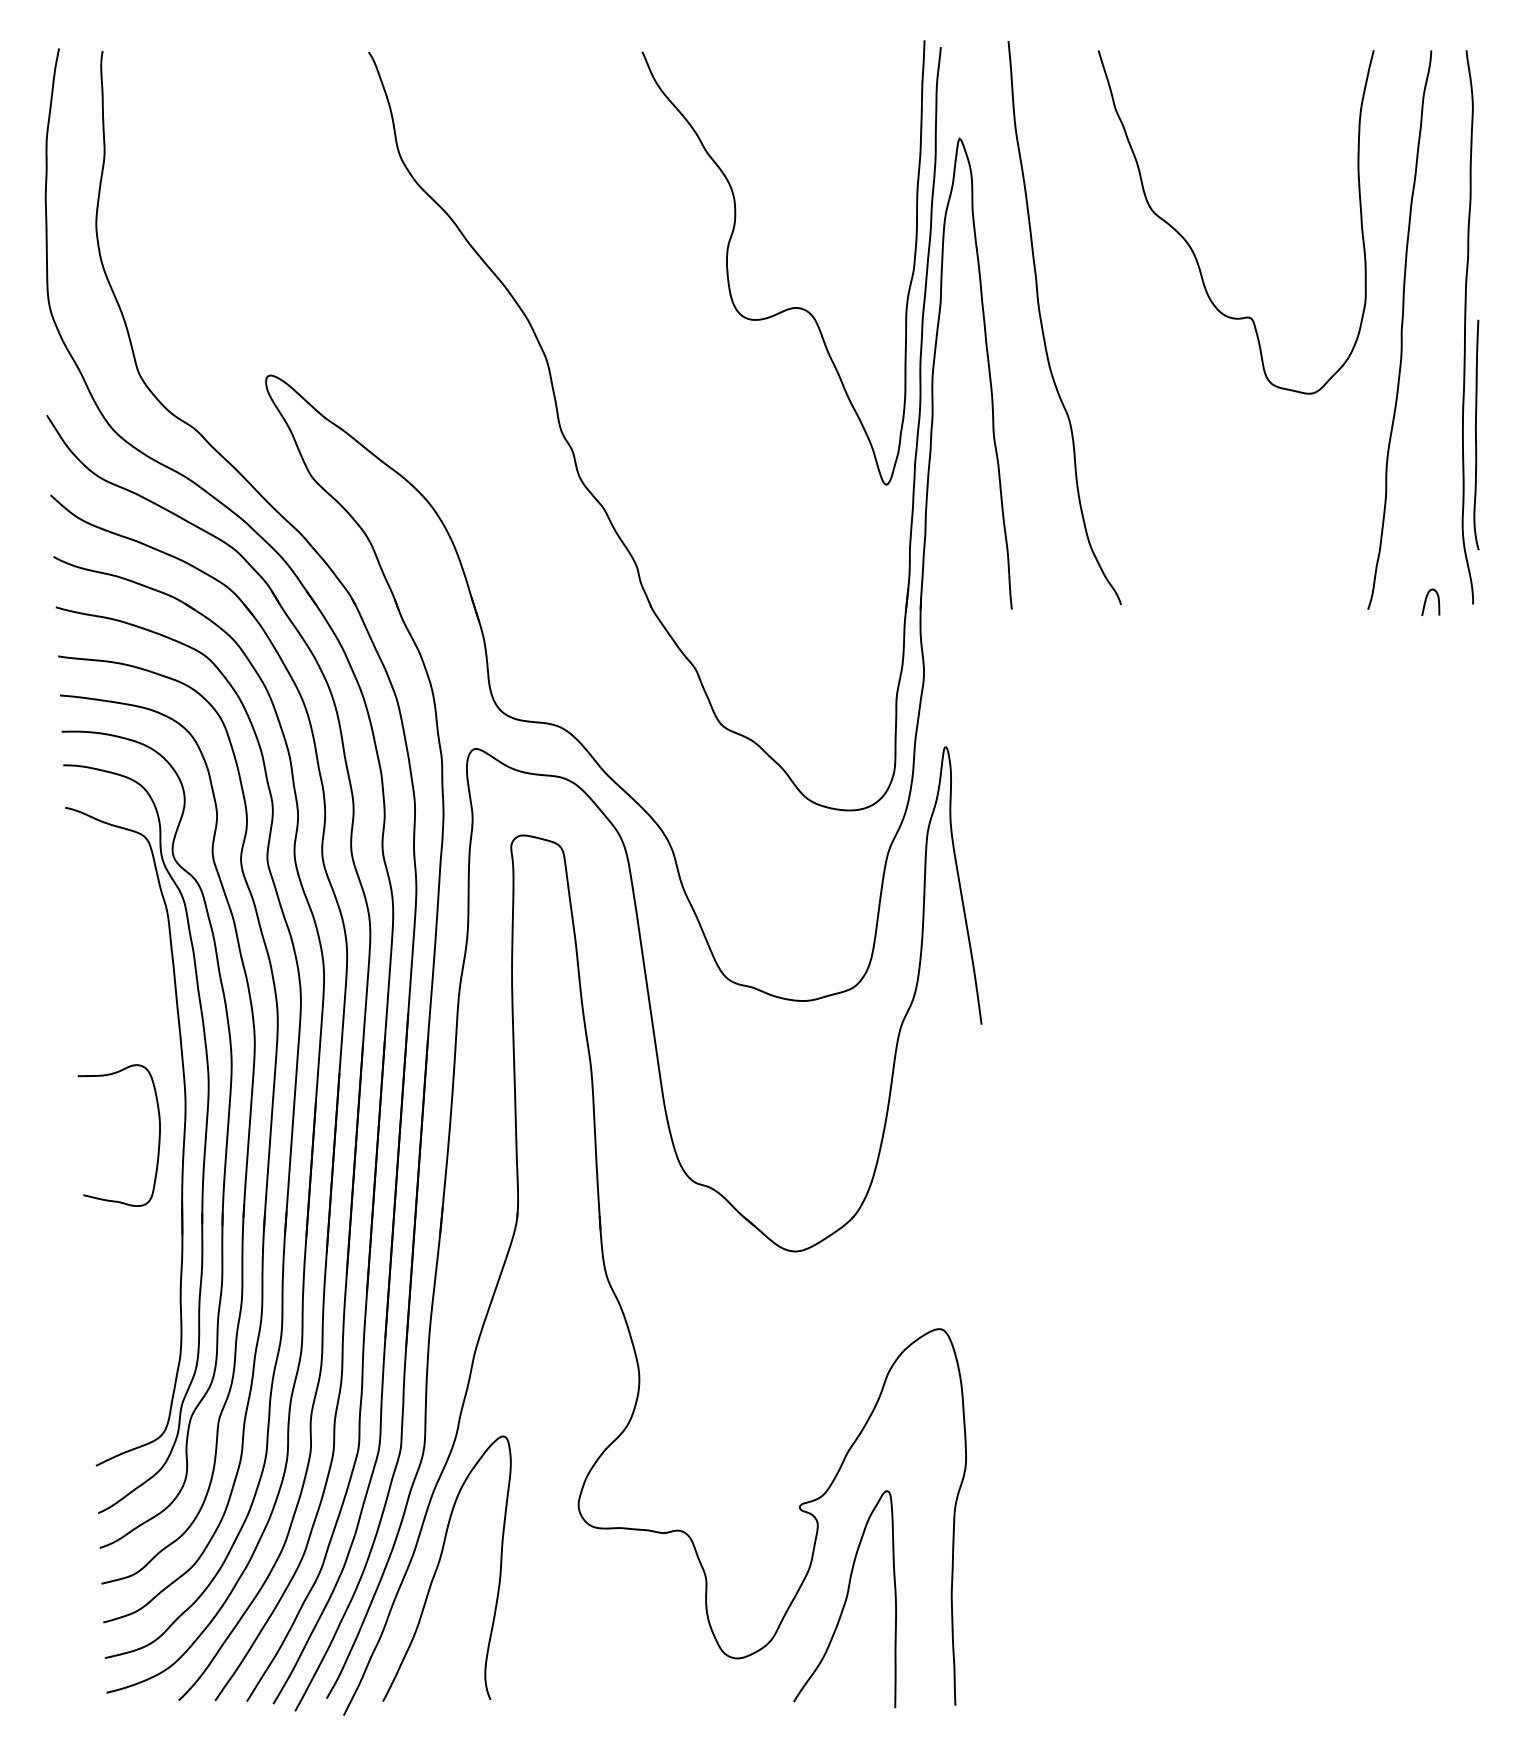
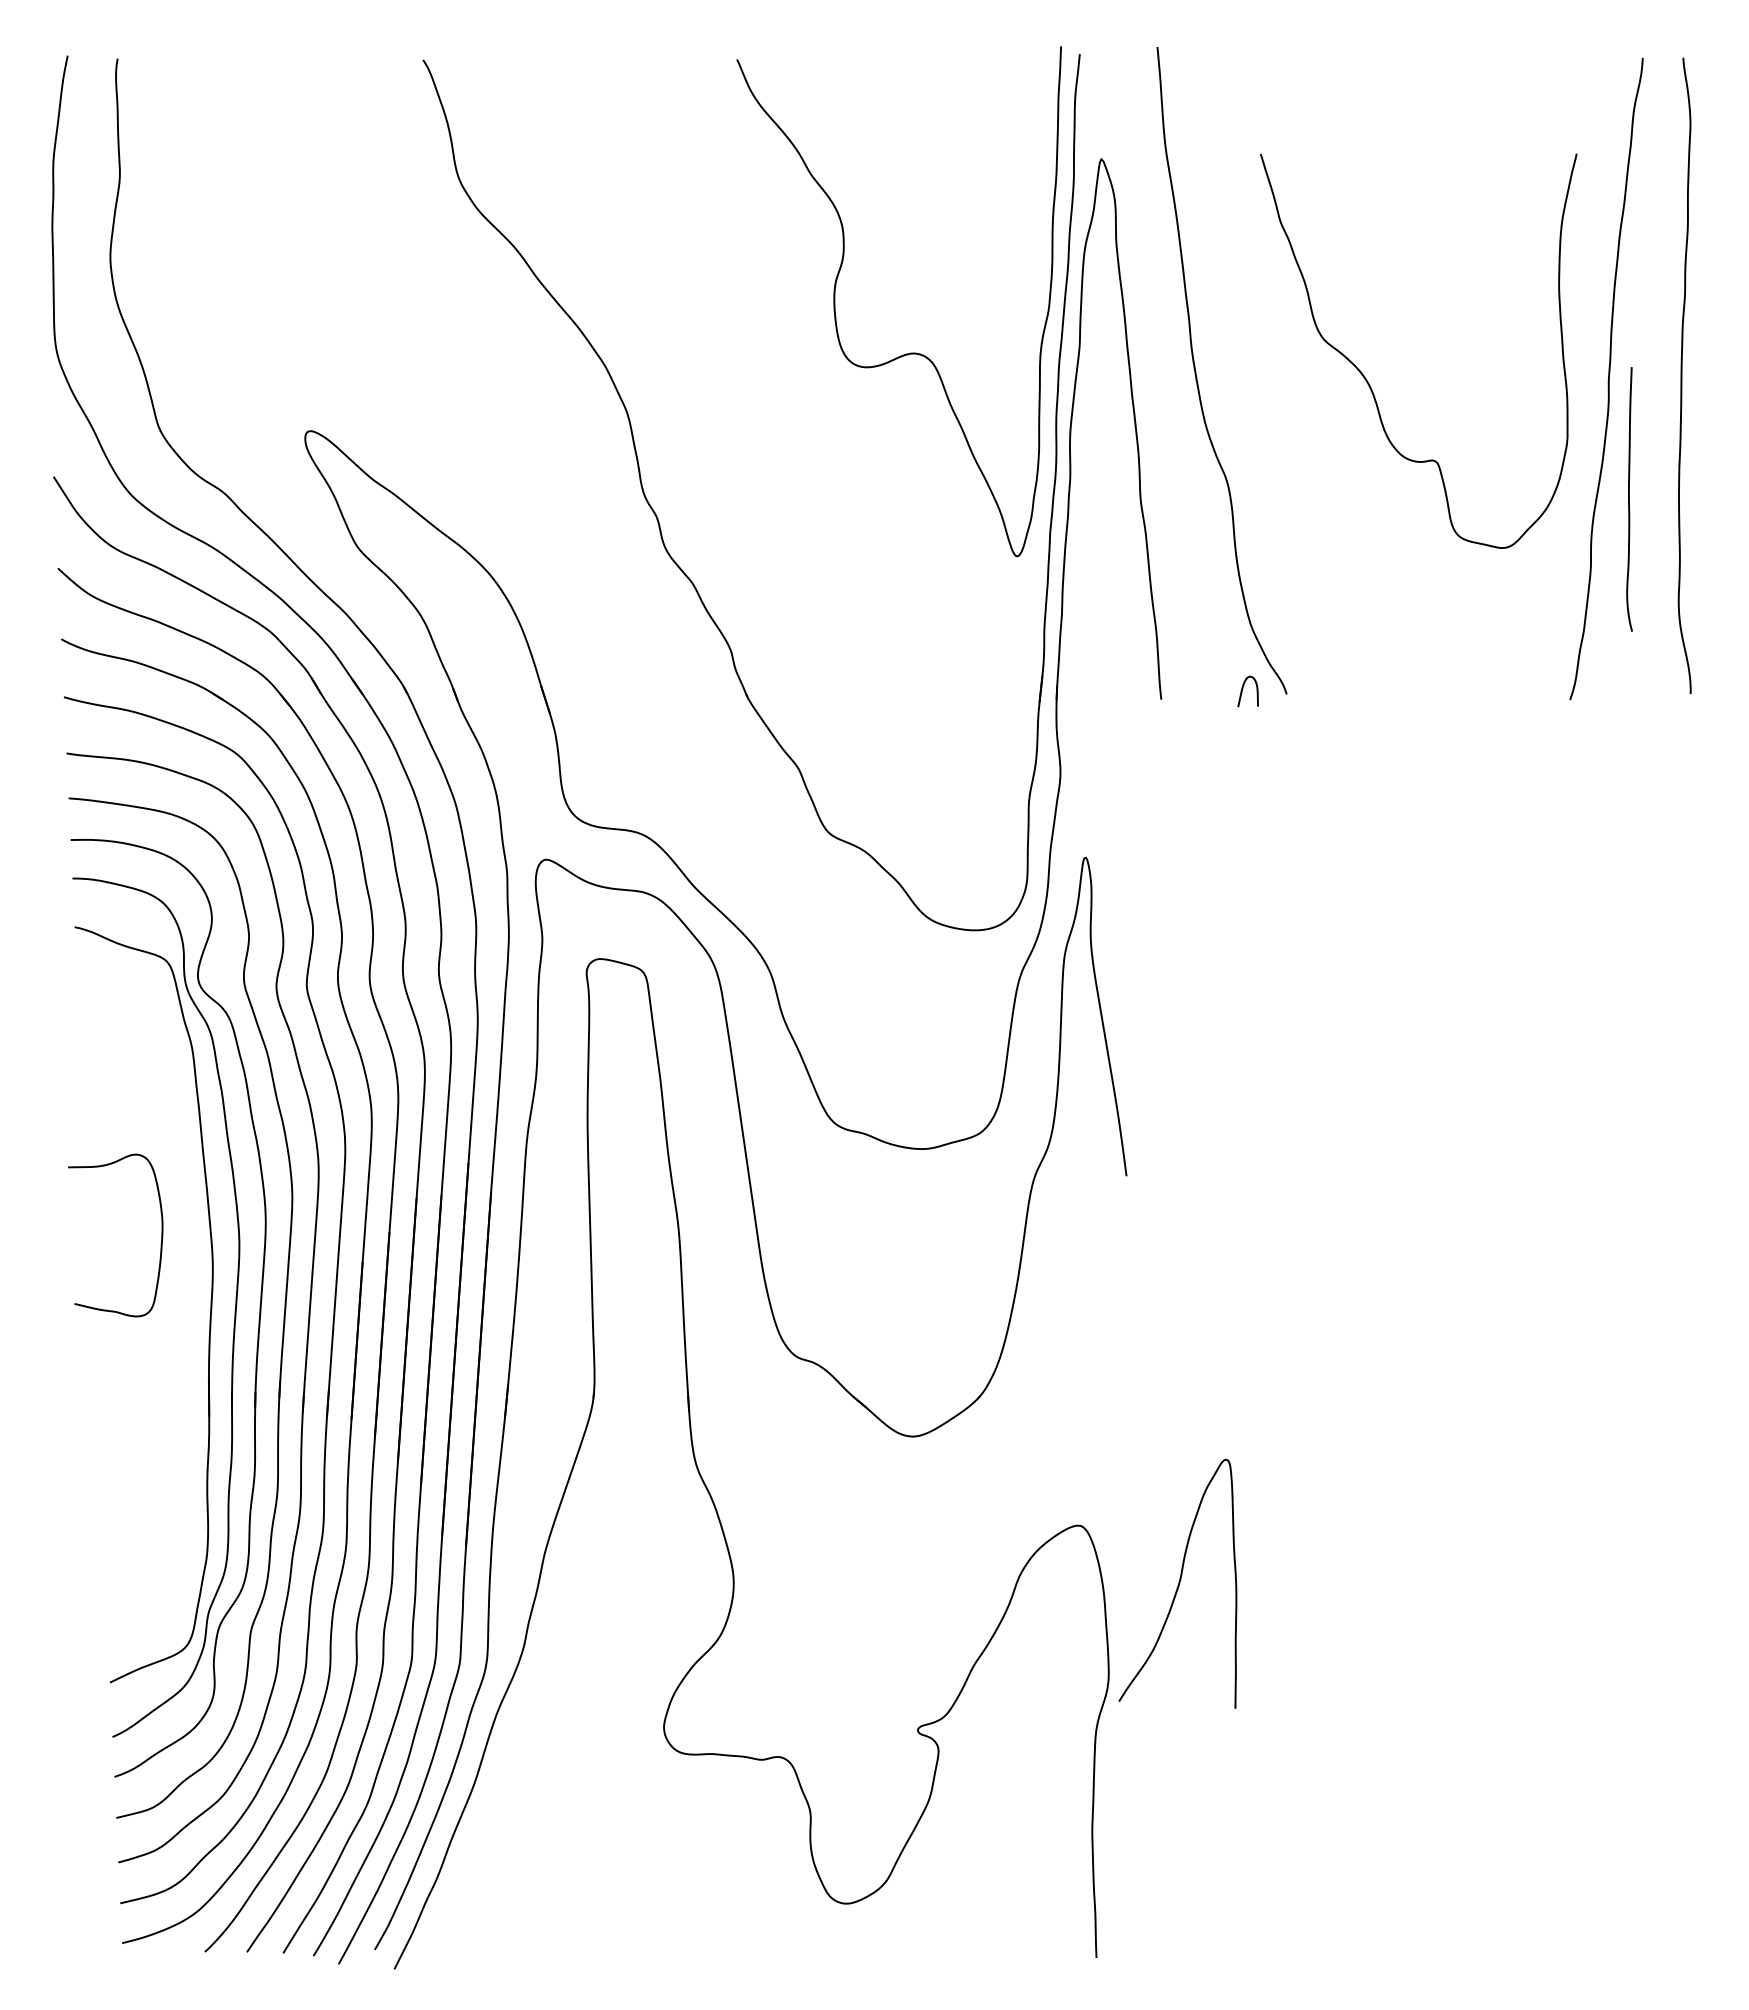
curve: (1192, 248) -> (1368, 381), moved
curve: (1476, 435) -> (1629, 499), moved
curve: (1426, 599) -> (1243, 688), moved
curve: (158, 1143) -> (160, 1244), moved
curve: (438, 1565) -> (503, 1797), removed
curve: (845, 1599) -> (1178, 1583), moved

